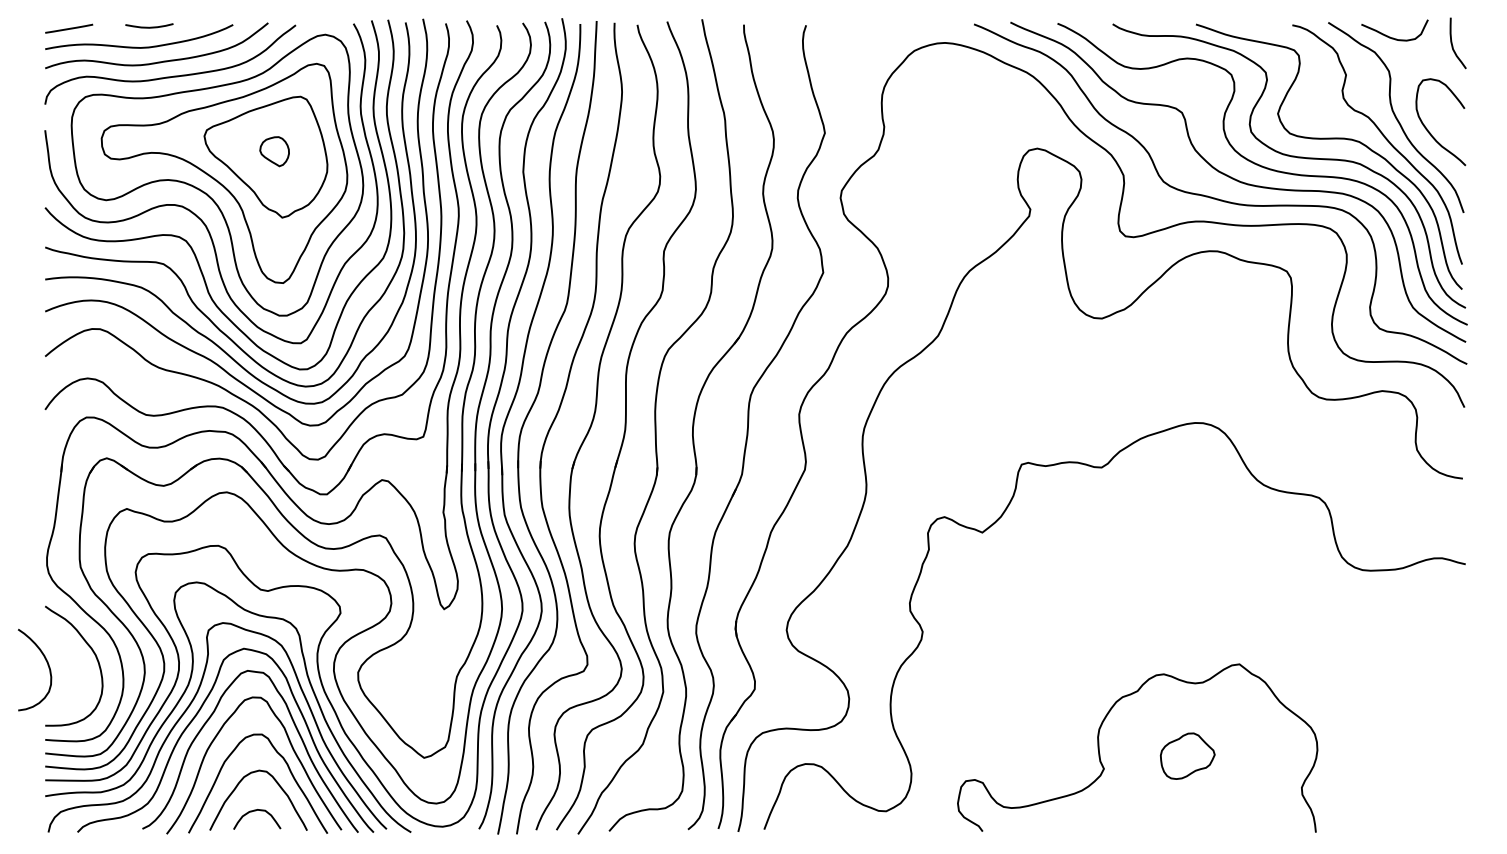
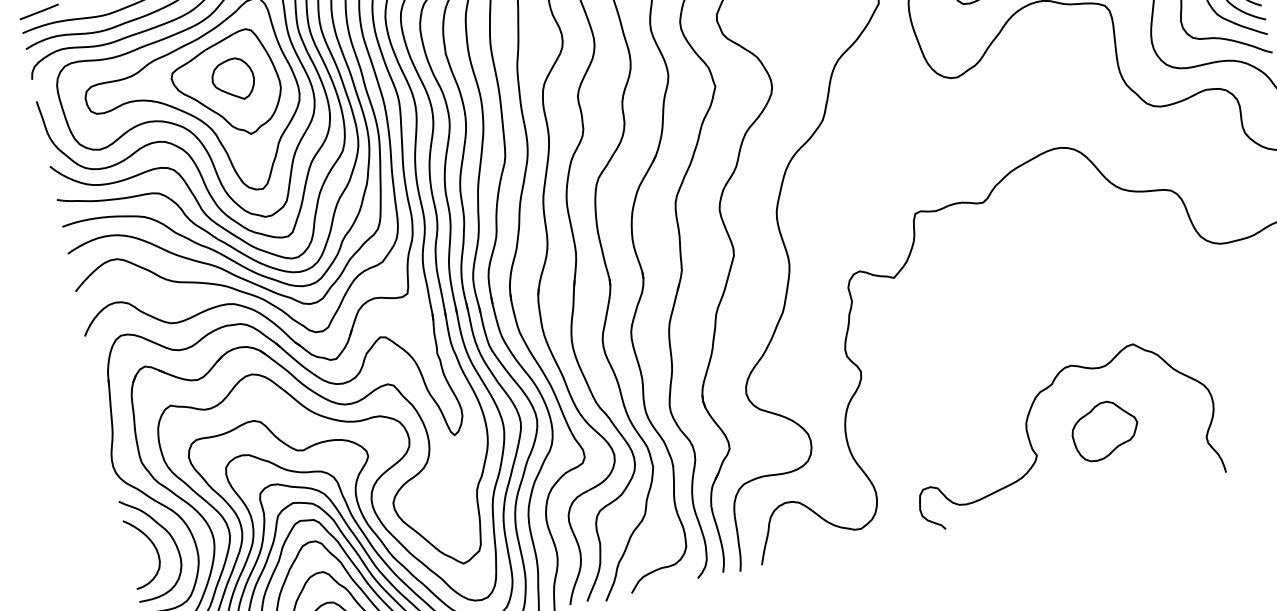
part: (274, 151) -> (233, 79), size x1.67
curve: (47, 665) -> (153, 546), moved
part: (1187, 755) -> (1104, 429), size x1.43

